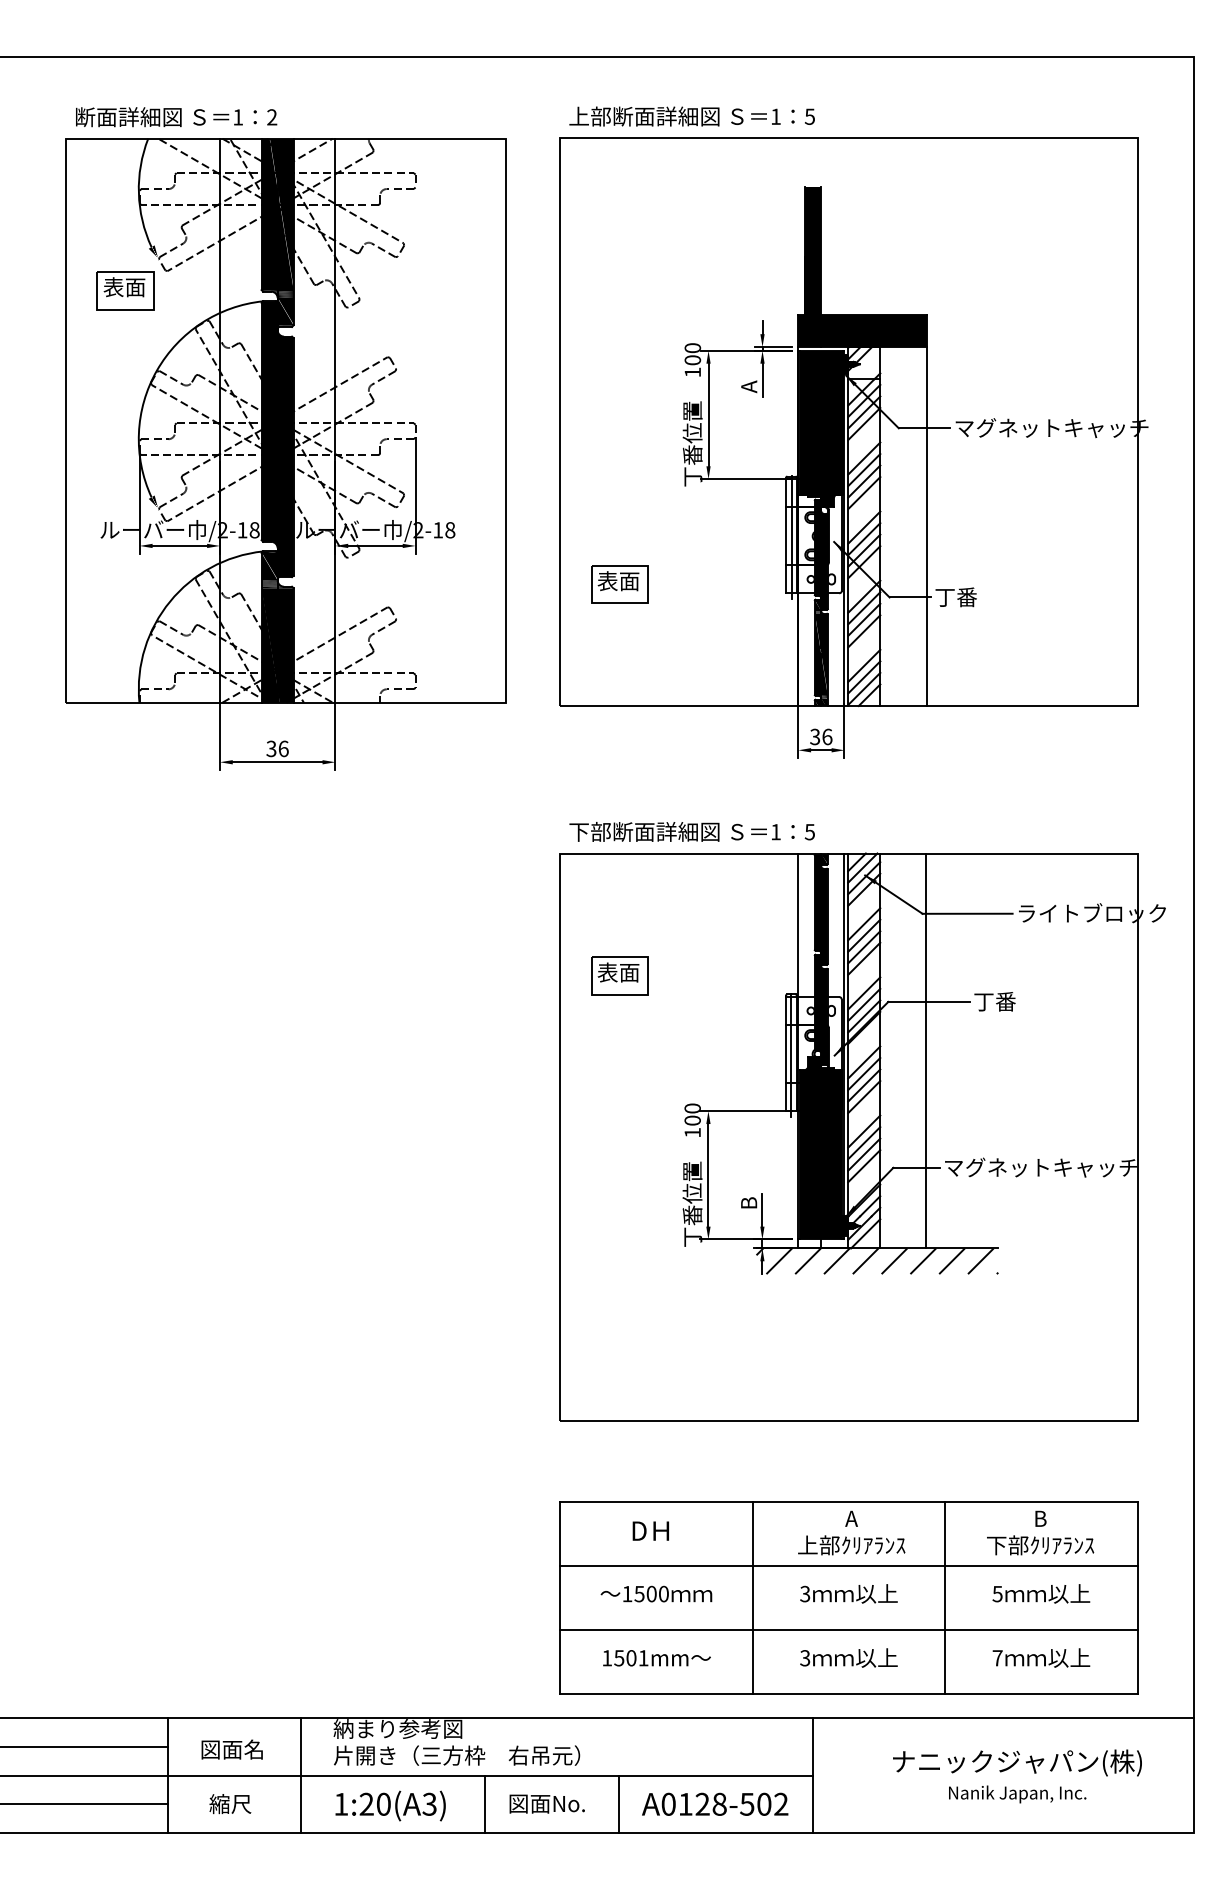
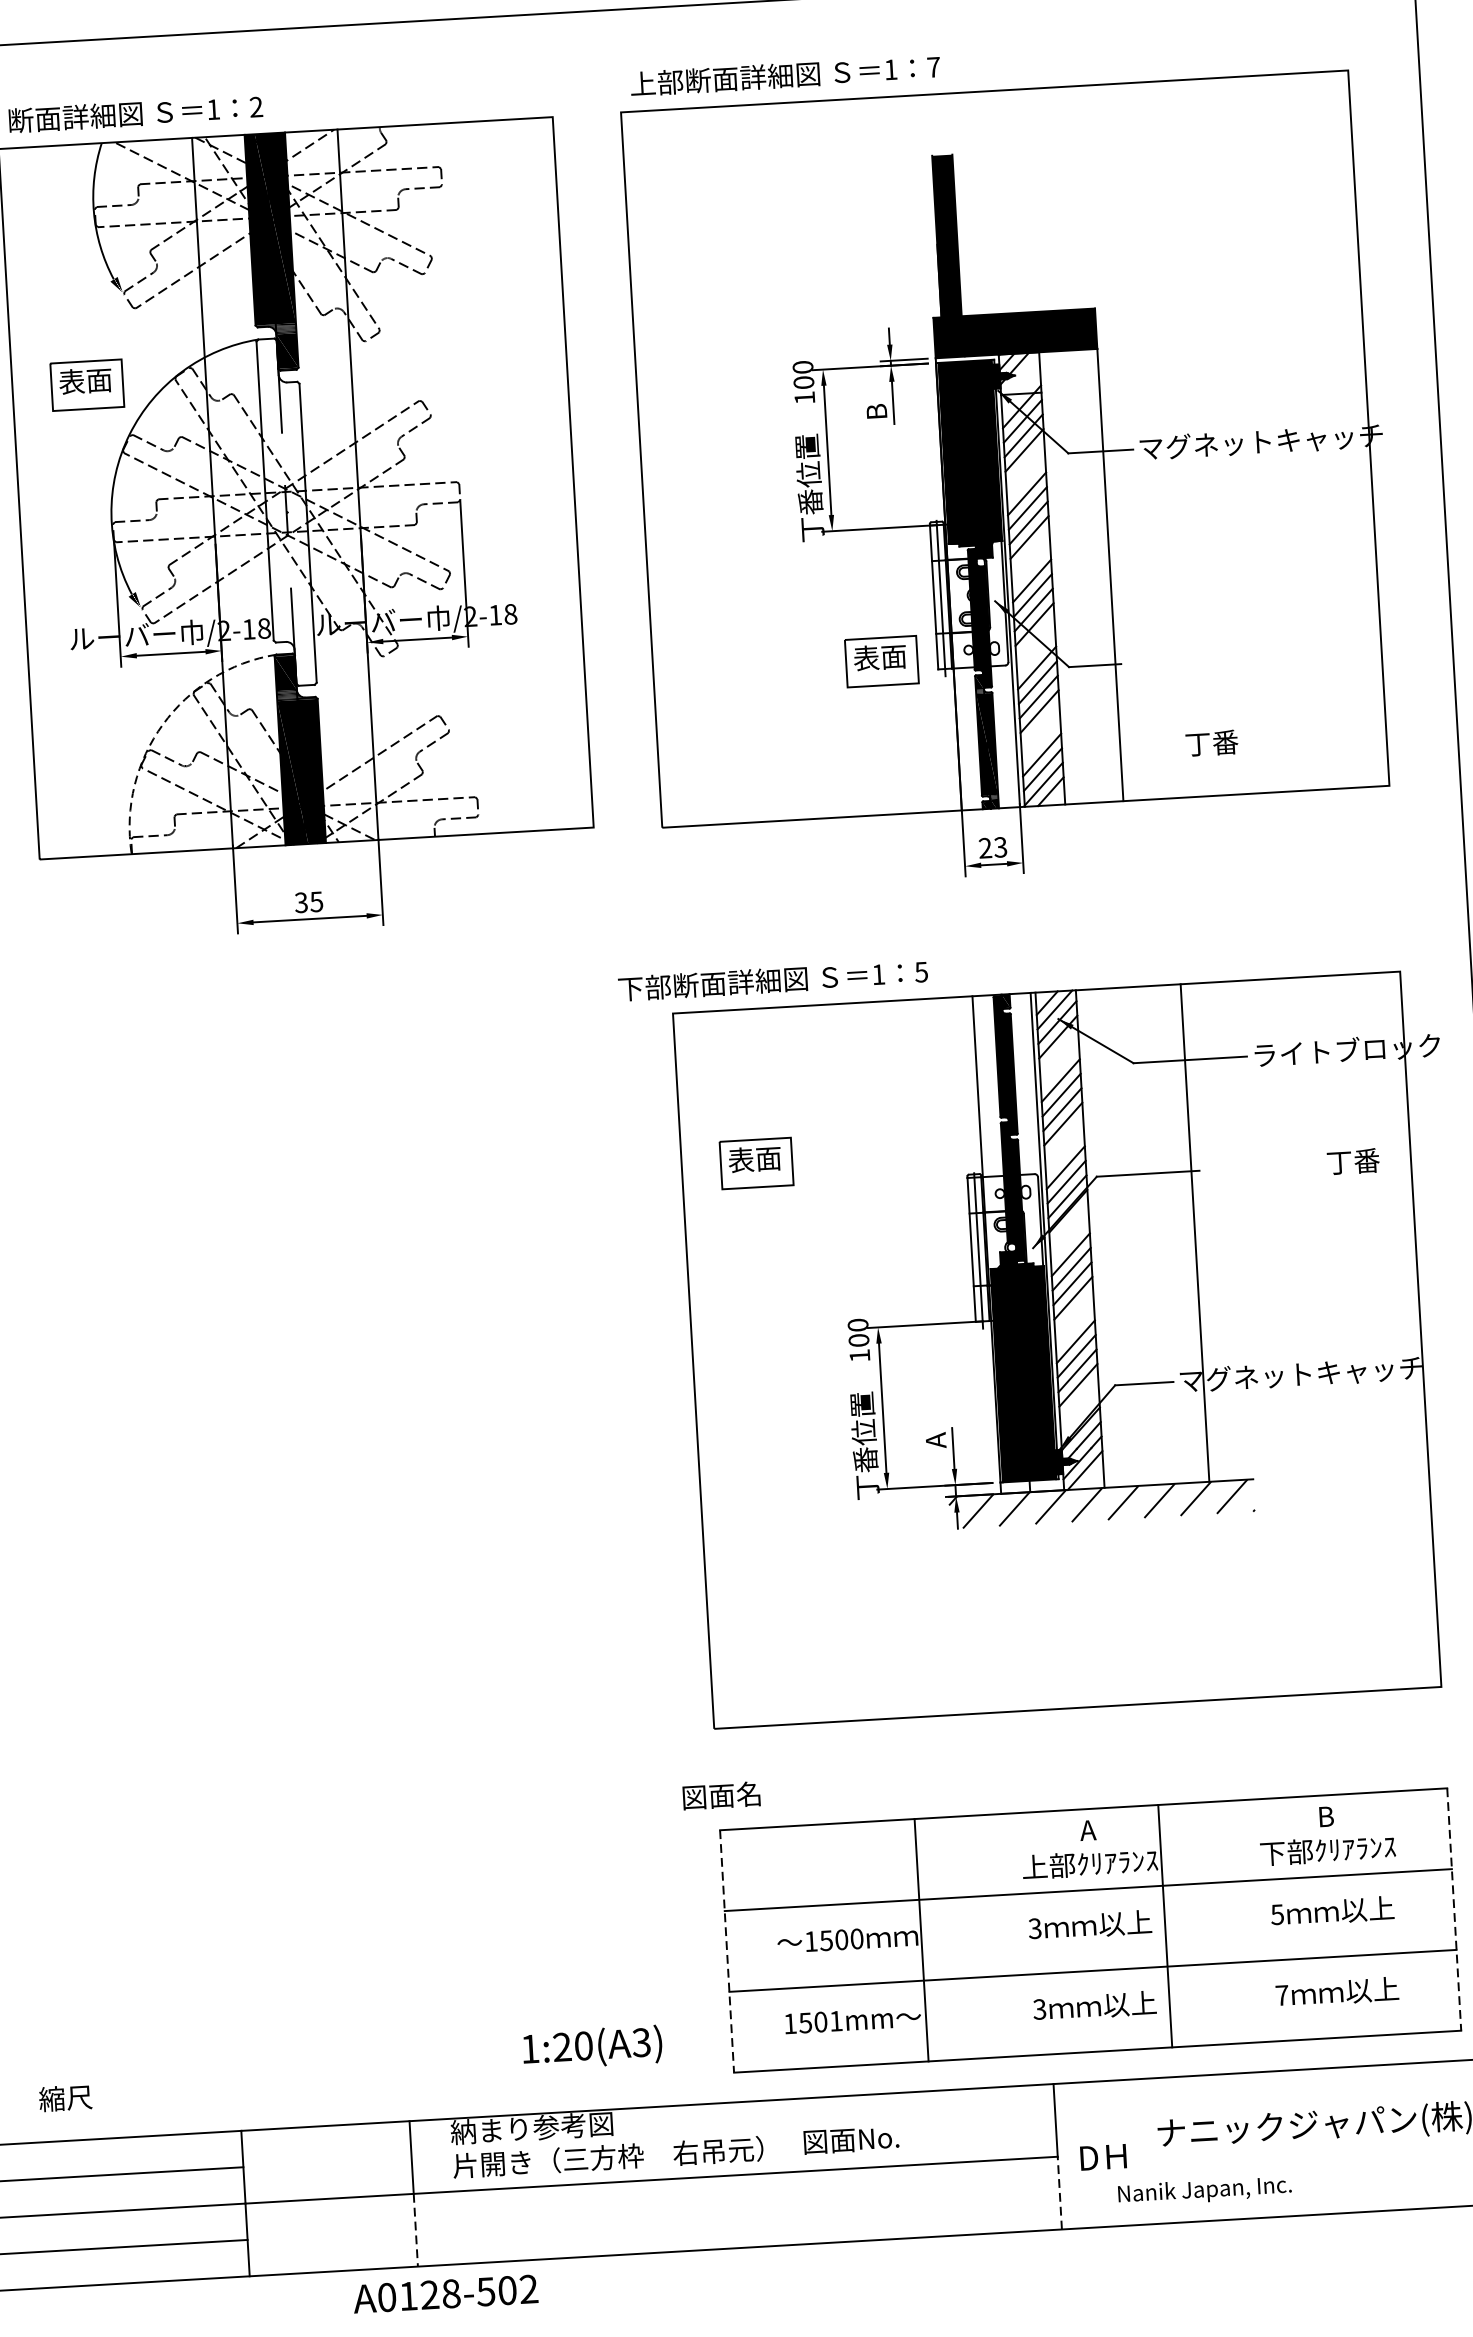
text: (809, 116) -> (933, 67), 5 -> 7
part: (125, 290) -> (87, 385), moved
text: (749, 386) -> (877, 411), A -> B
fill: (277, 439) -> (286, 512), removed
part: (619, 584) -> (881, 661), moved
text: (955, 597) -> (1211, 743), moved
arc: (170, 601) -> (163, 724), solid -> dashed
text: (821, 736) -> (993, 847), 36 -> 23
text: (283, 748) -> (316, 901), 36 -> 35
text: (691, 831) -> (772, 980), moved
text: (994, 1001) -> (1352, 1161), moved
line: (926, 1050) -> (1195, 1232), moved
text: (749, 1203) -> (936, 1440), B -> A
text: (650, 1530) -> (1102, 2156), moved
line: (752, 1597) -> (921, 1939), moved
line: (945, 1597) -> (1165, 1925), moved
line: (560, 1598) -> (727, 1952), solid -> dashed
line: (1137, 1598) -> (1454, 1910), solid -> dashed
text: (231, 1749) -> (720, 1795), moved
text: (1017, 1794) -> (1204, 2191), moved
text: (546, 1803) -> (850, 2139), moved
text: (715, 1803) -> (446, 2293), moved
text: (230, 1804) -> (65, 2098), moved
line: (301, 1804) -> (415, 2230), solid -> dashed
line: (485, 1804) -> (647, 2216), removed
line: (618, 1804) -> (815, 2207), removed
line: (812, 1804) -> (1059, 2193), solid -> dashed
text: (390, 1805) -> (592, 2047), moved

